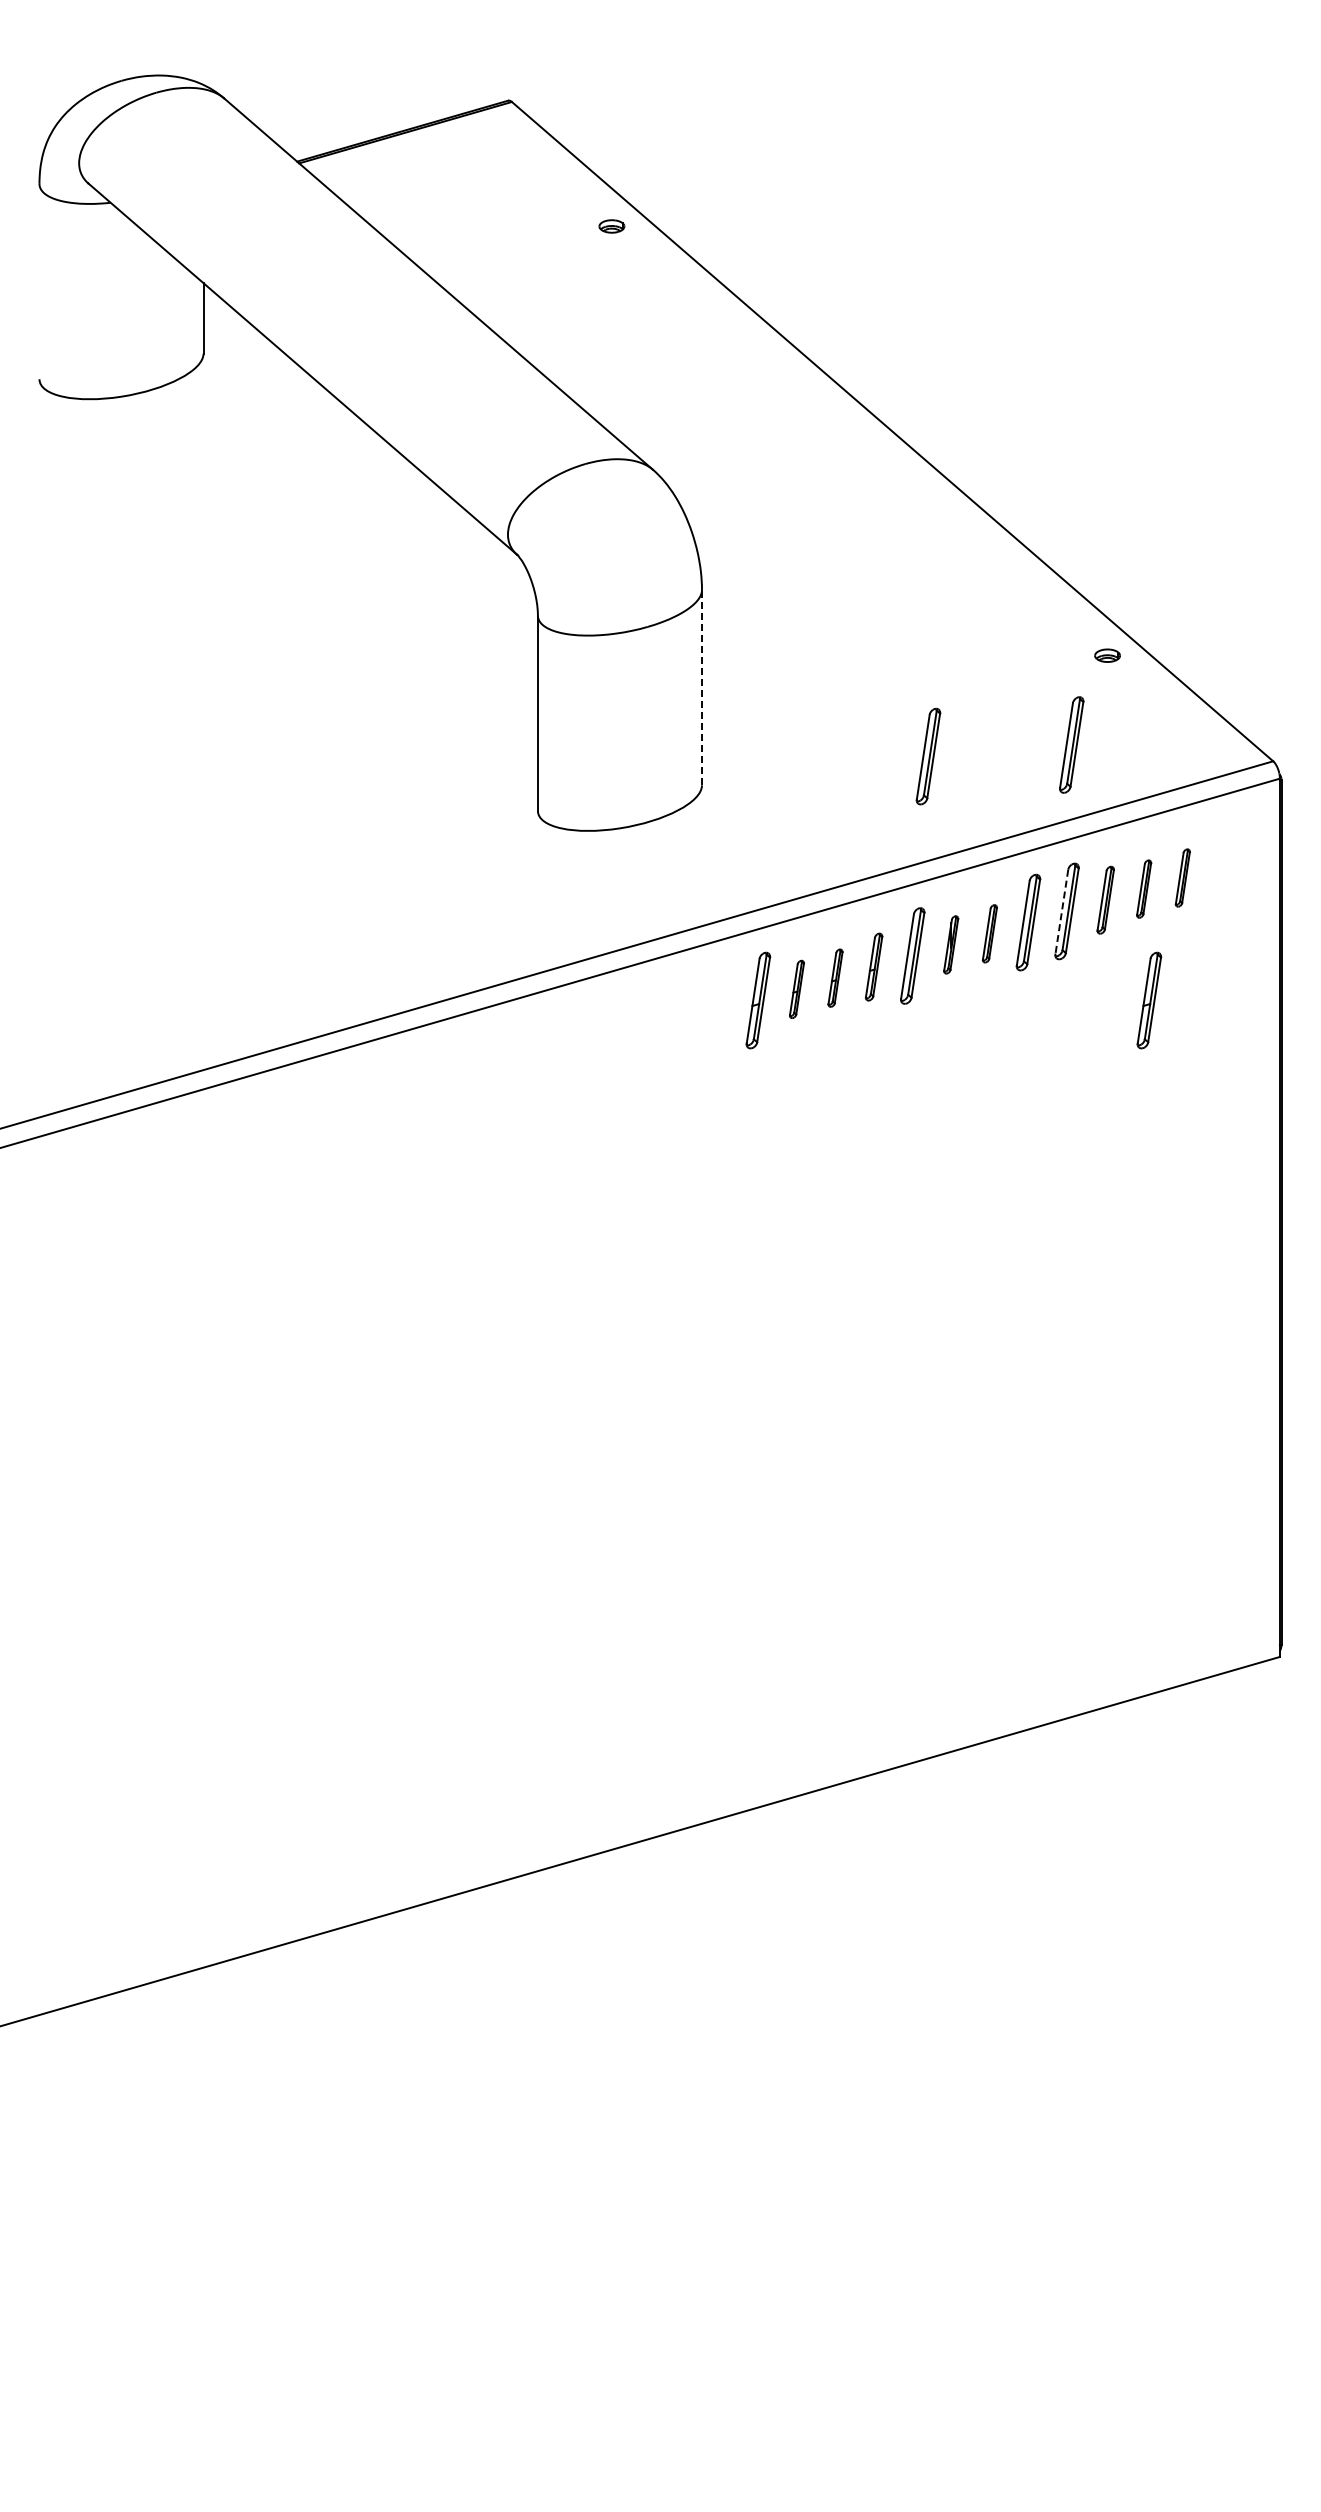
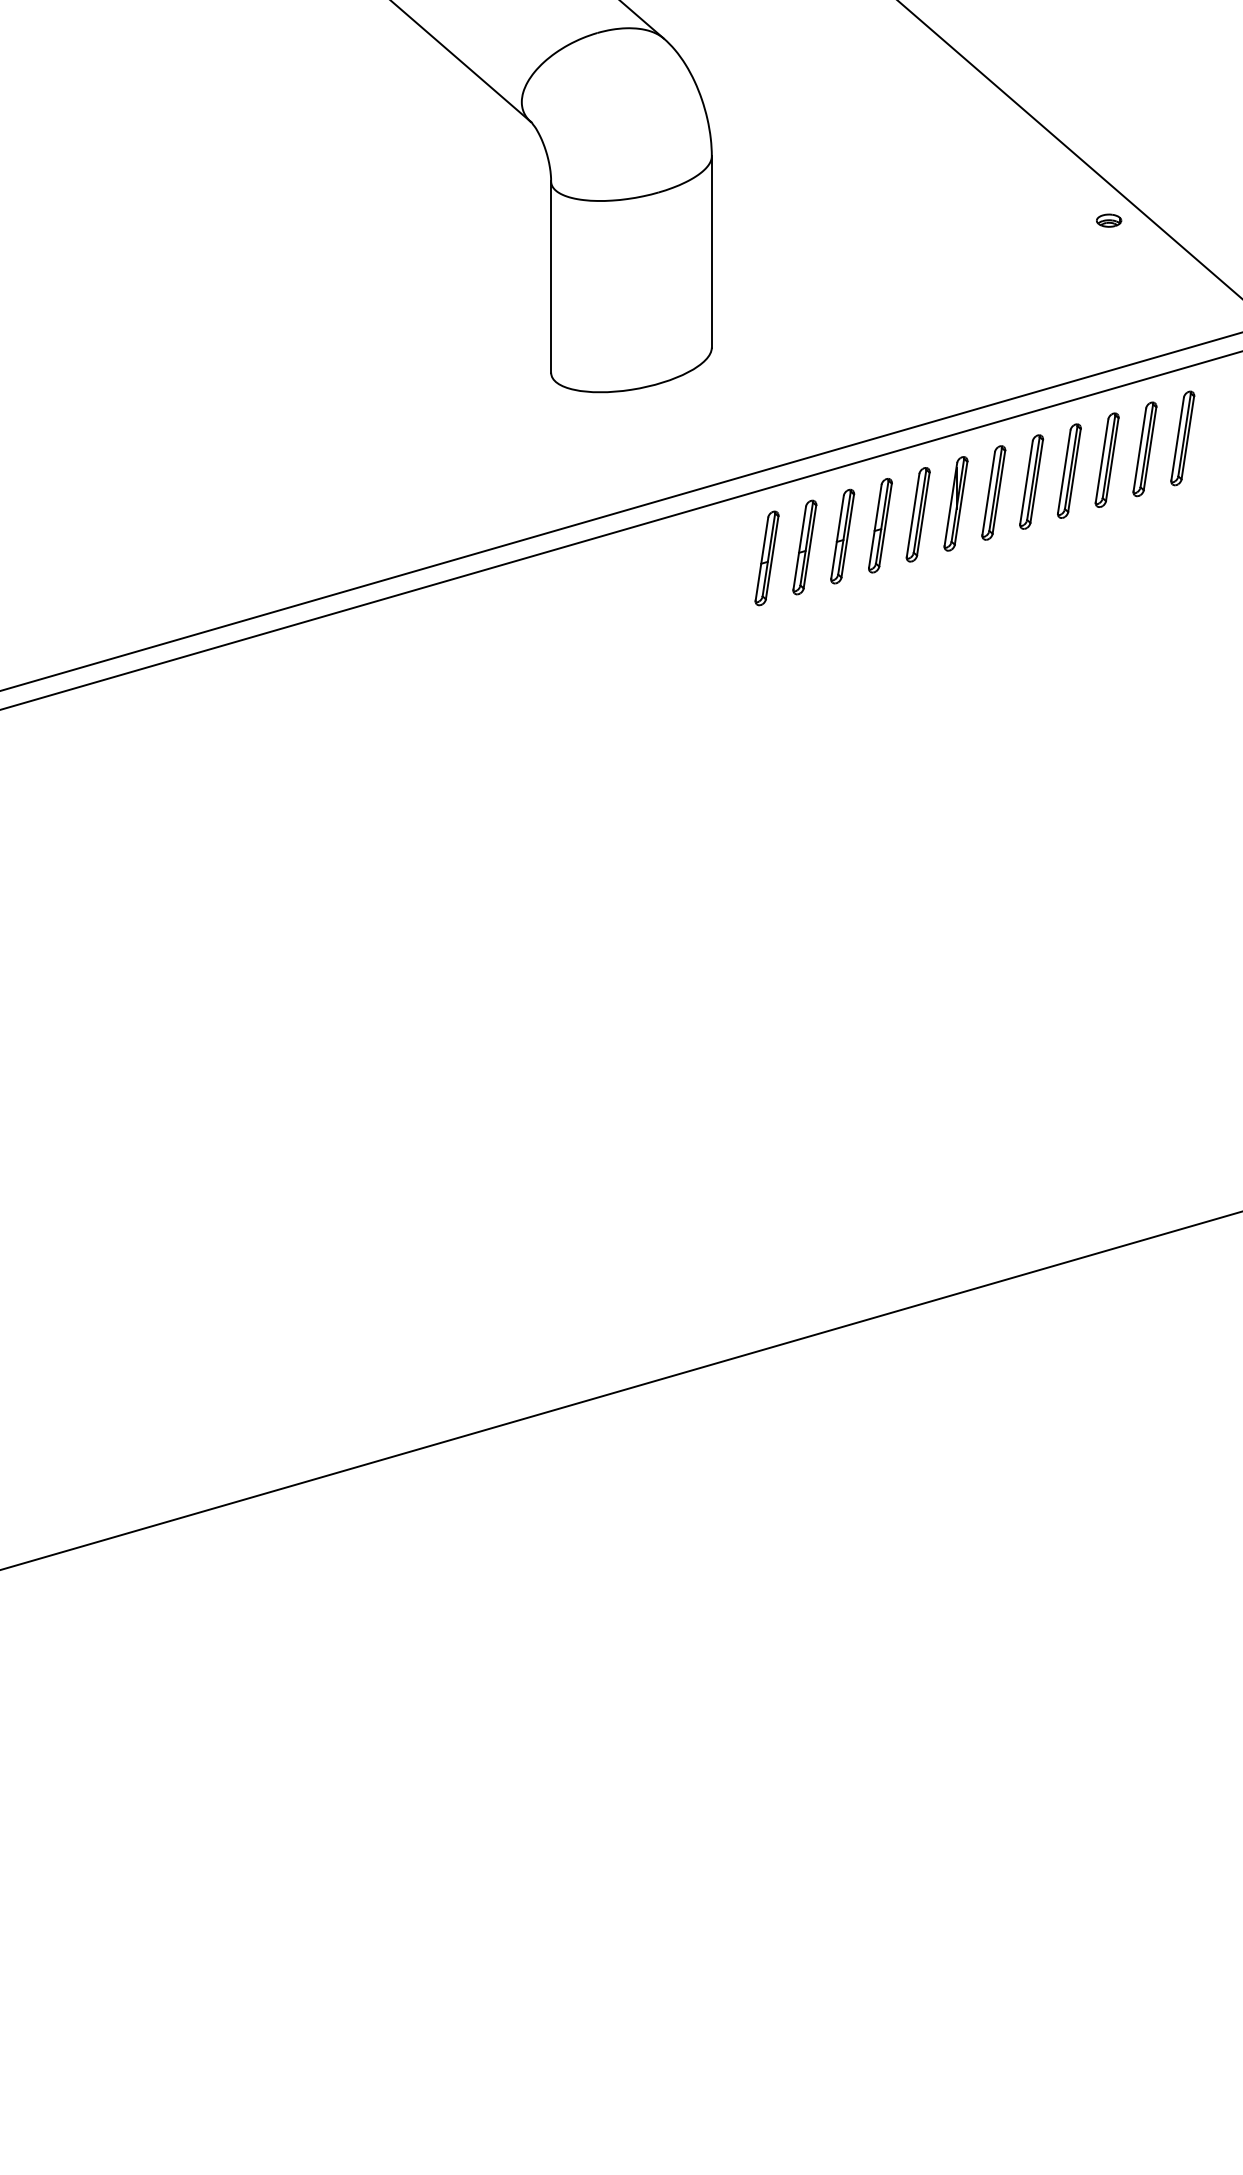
line: (702, 687) -> (712, 251), dashed -> solid
part: (1071, 744) -> (1073, 307), removed
part: (928, 756) -> (933, 319), removed
part: (1182, 877) -> (1182, 437), size x1.67
part: (1143, 888) -> (1144, 448), size x1.67
part: (1105, 899) -> (1107, 459), size x1.43
line: (1061, 912) -> (1063, 472), dashed -> solid
part: (989, 933) -> (993, 492), size x1.67
part: (950, 944) -> (955, 503), size x1.67
part: (873, 966) -> (879, 525), size x1.43
part: (835, 977) -> (842, 535), size x1.67
part: (796, 989) -> (804, 547), size x1.67
part: (1149, 1000) -> (1150, 558), removed

